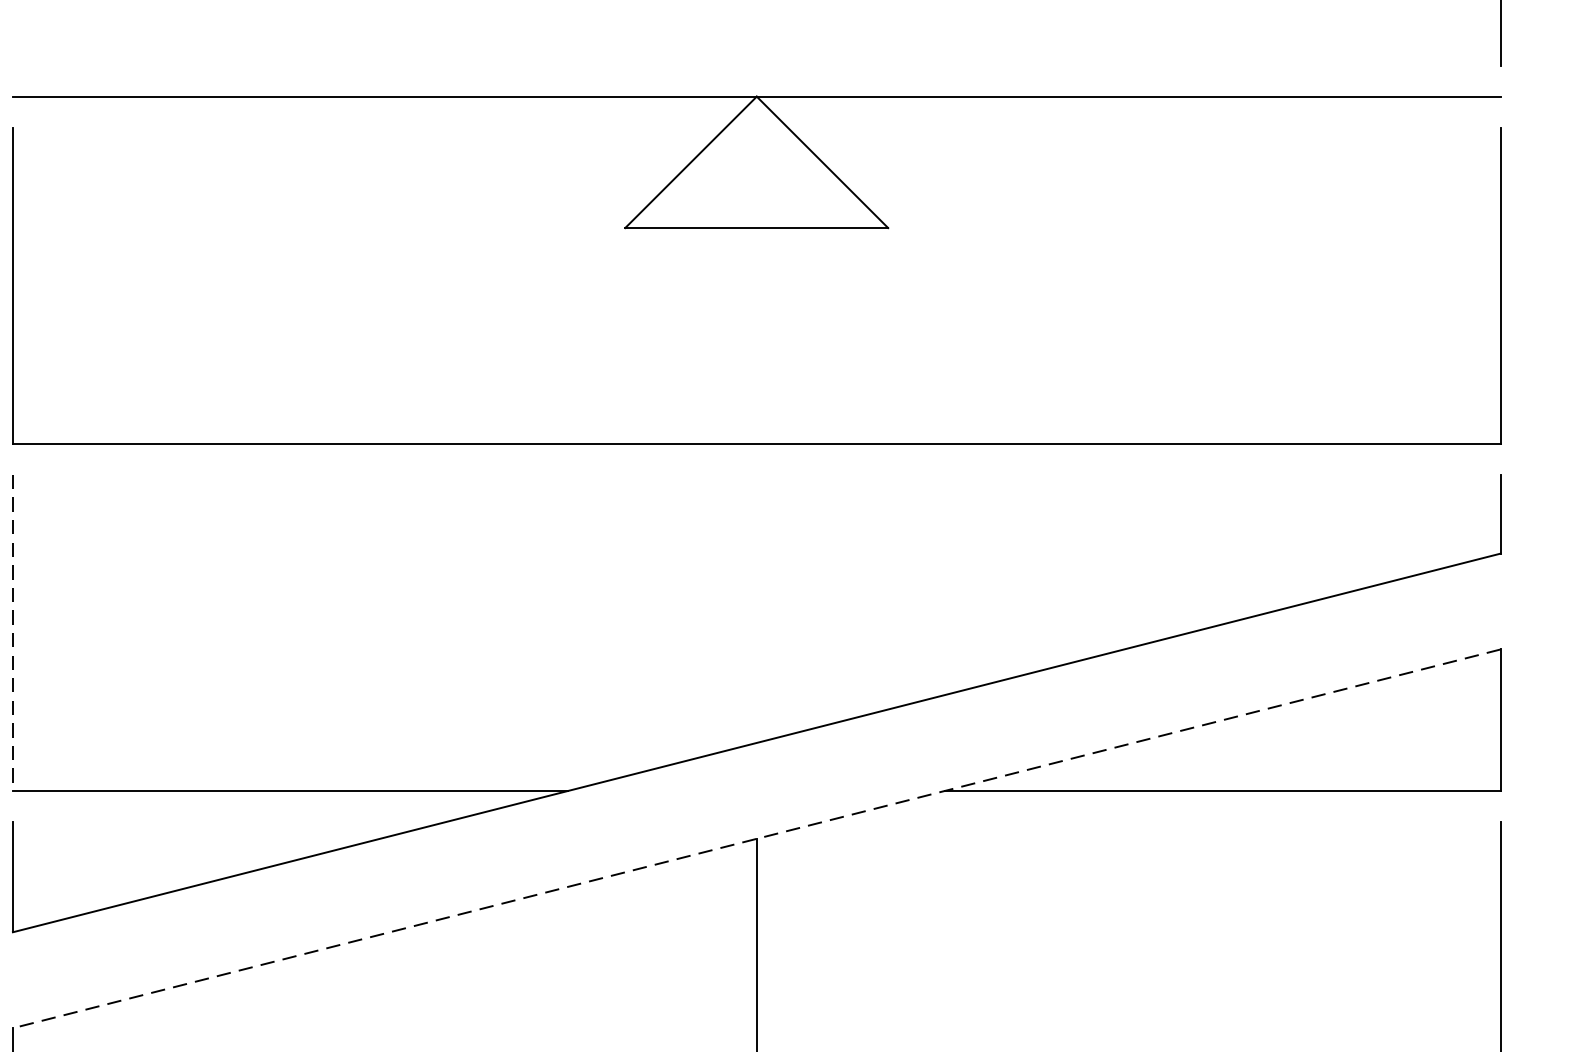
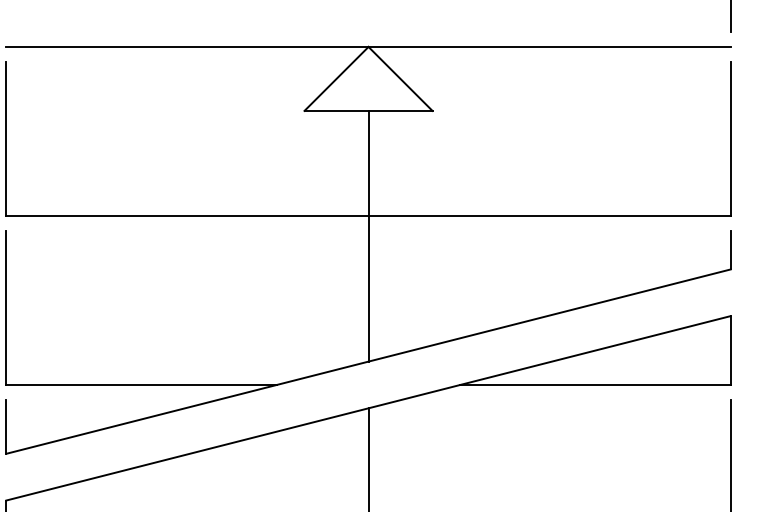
line: (756, 483) -> (368, 235), added
line: (13, 633) -> (6, 308), dashed -> solid
line: (756, 839) -> (368, 408), dashed -> solid

